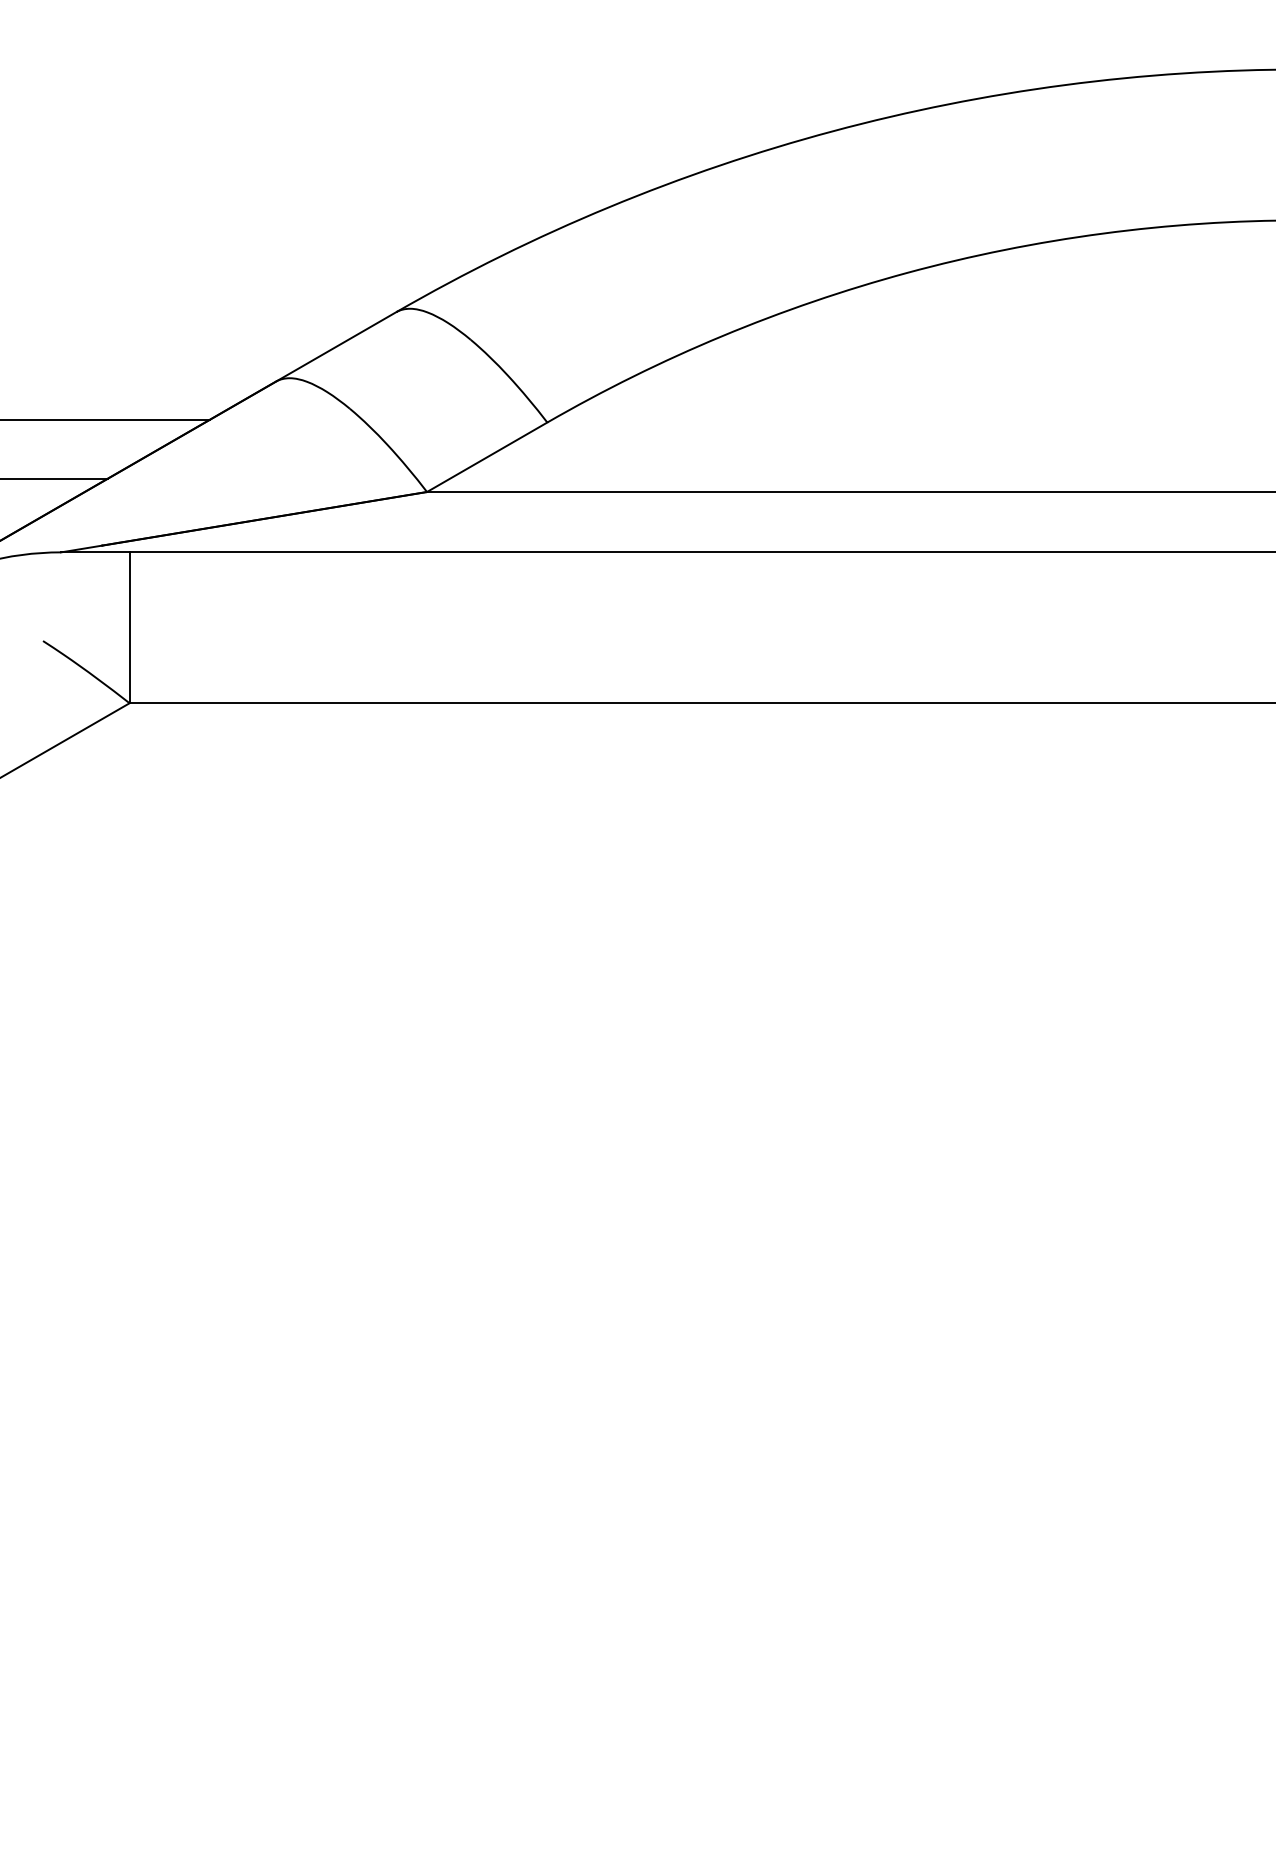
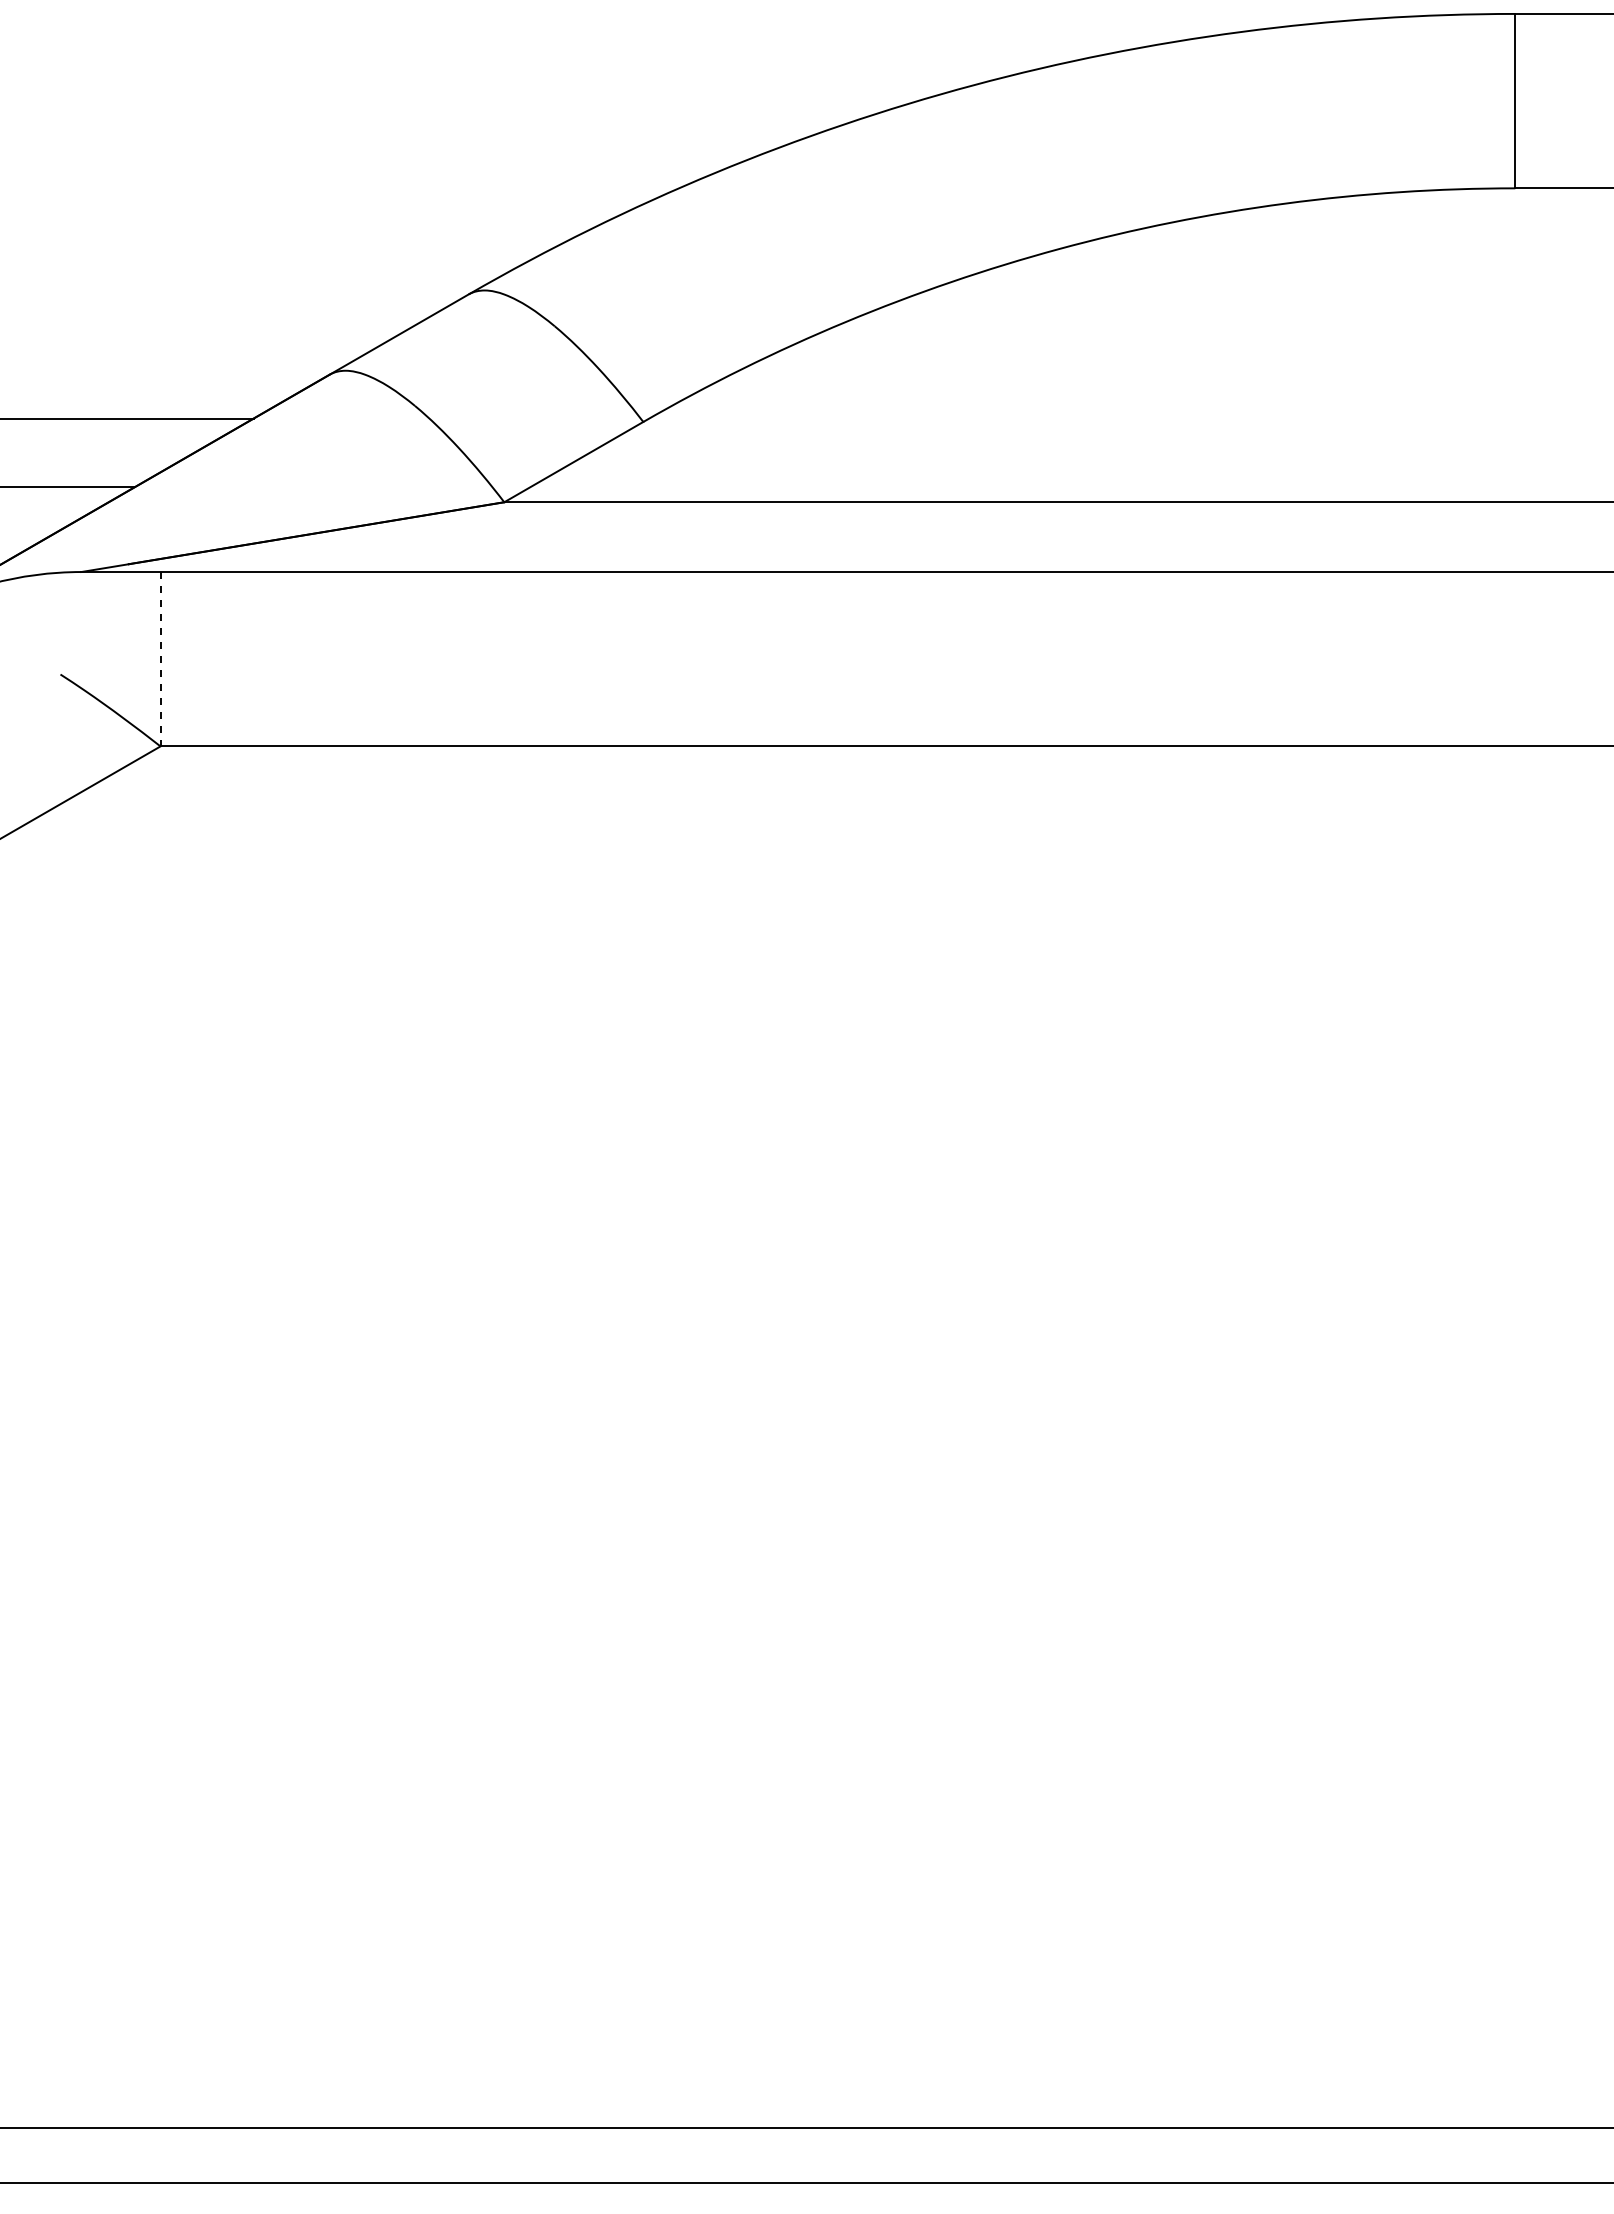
line: (129, 628) -> (160, 659), solid -> dashed

